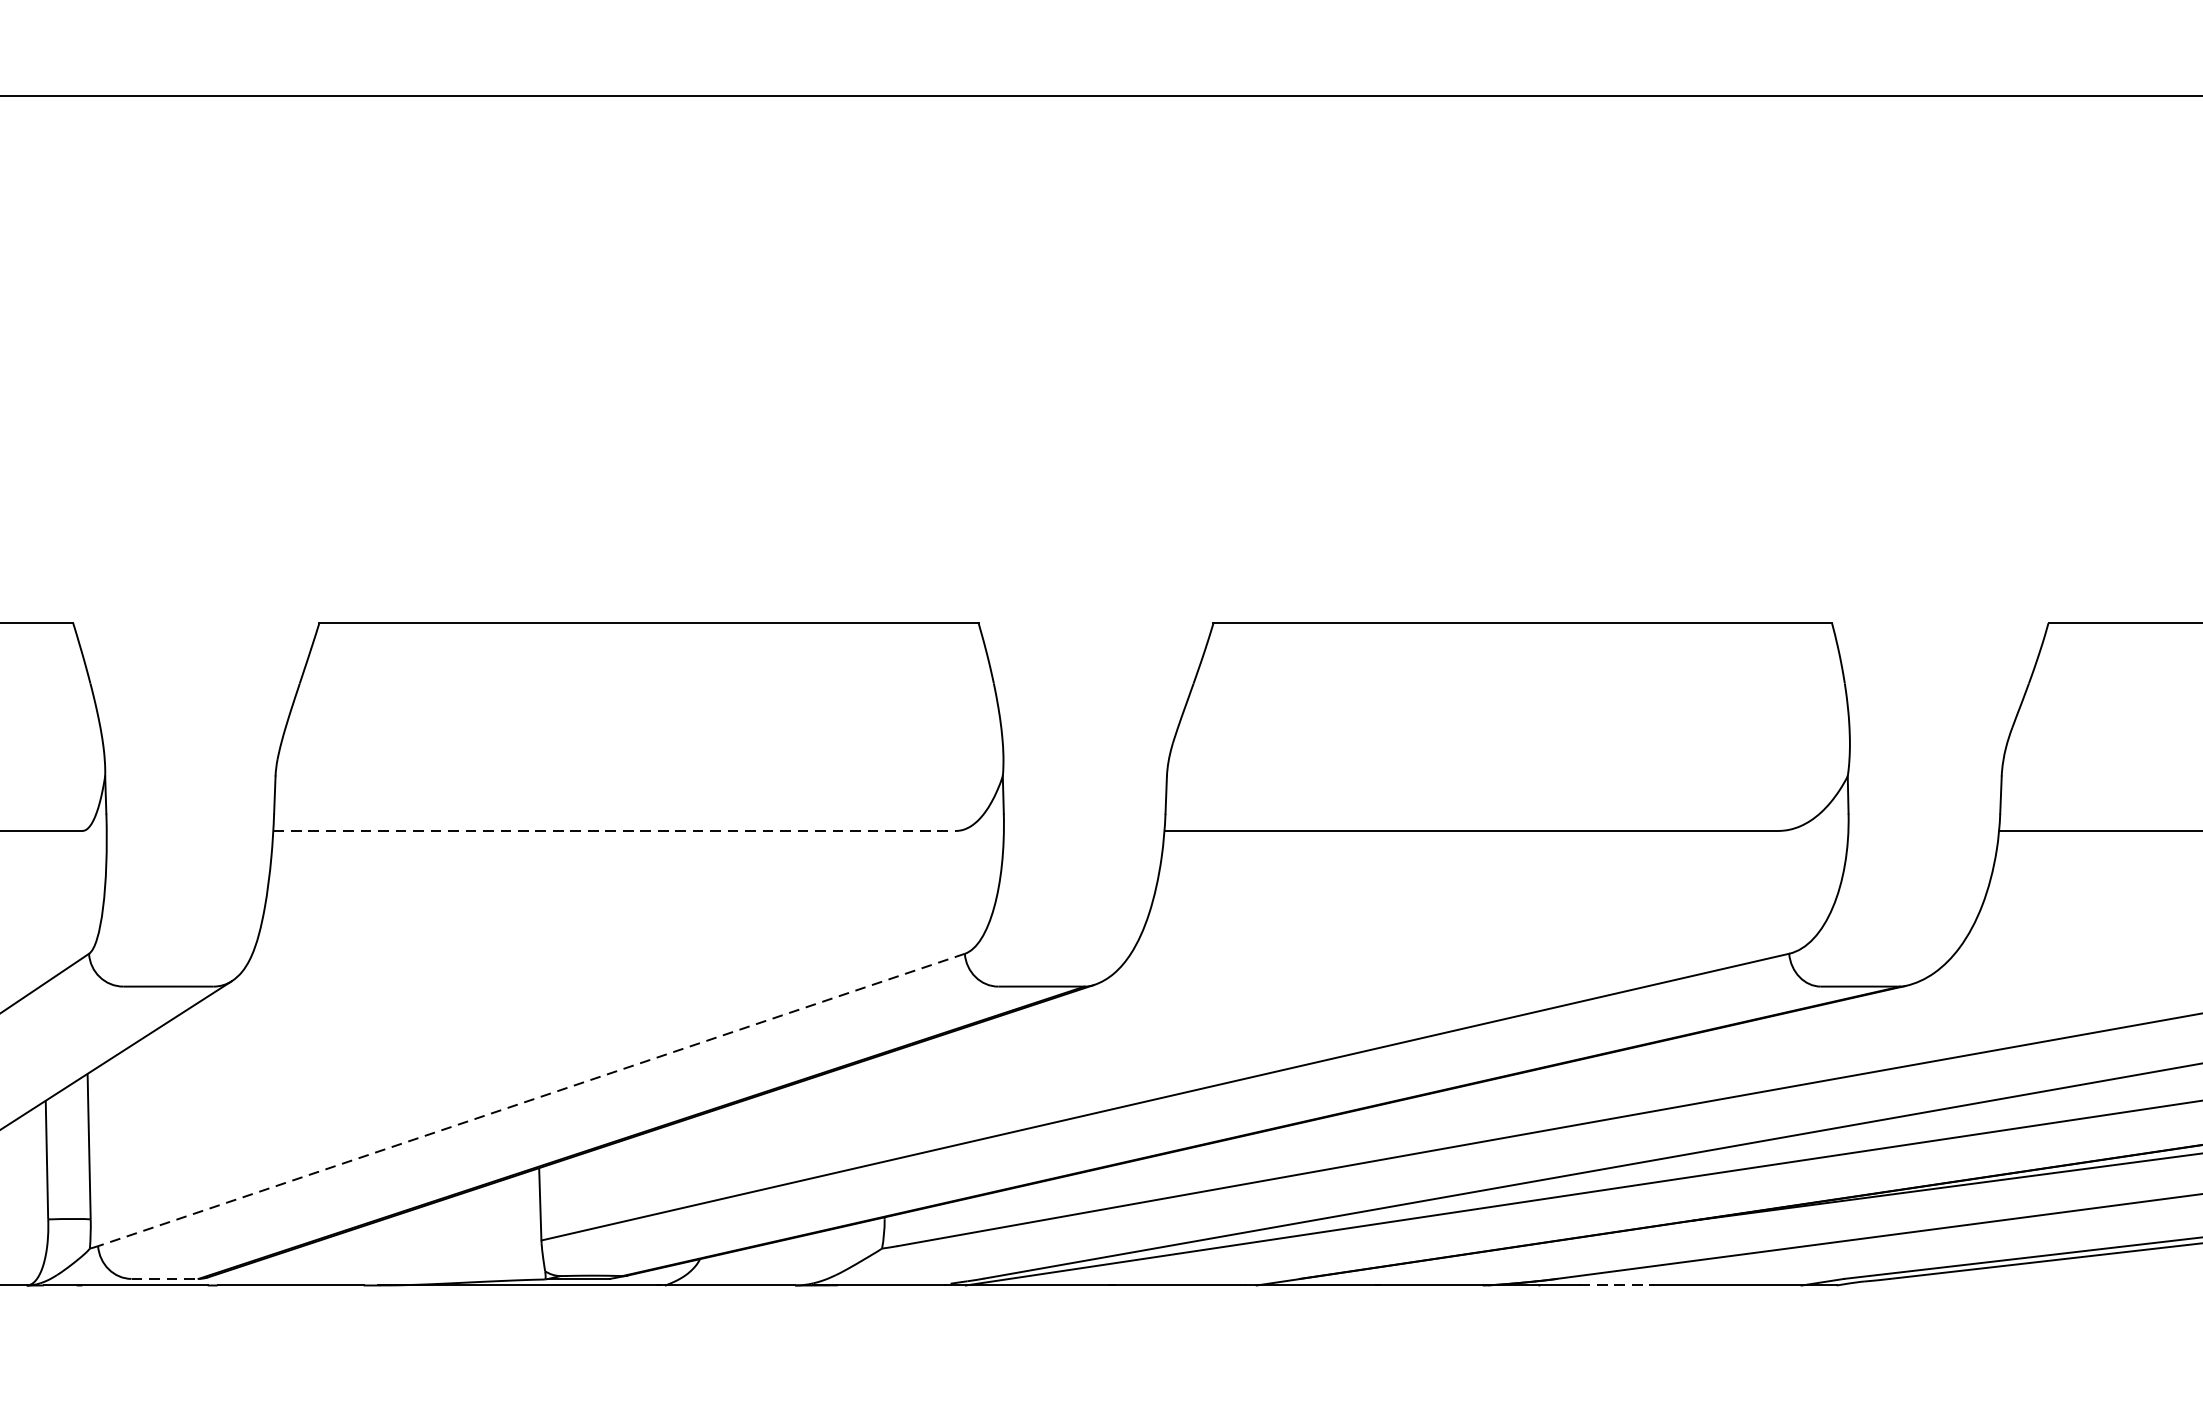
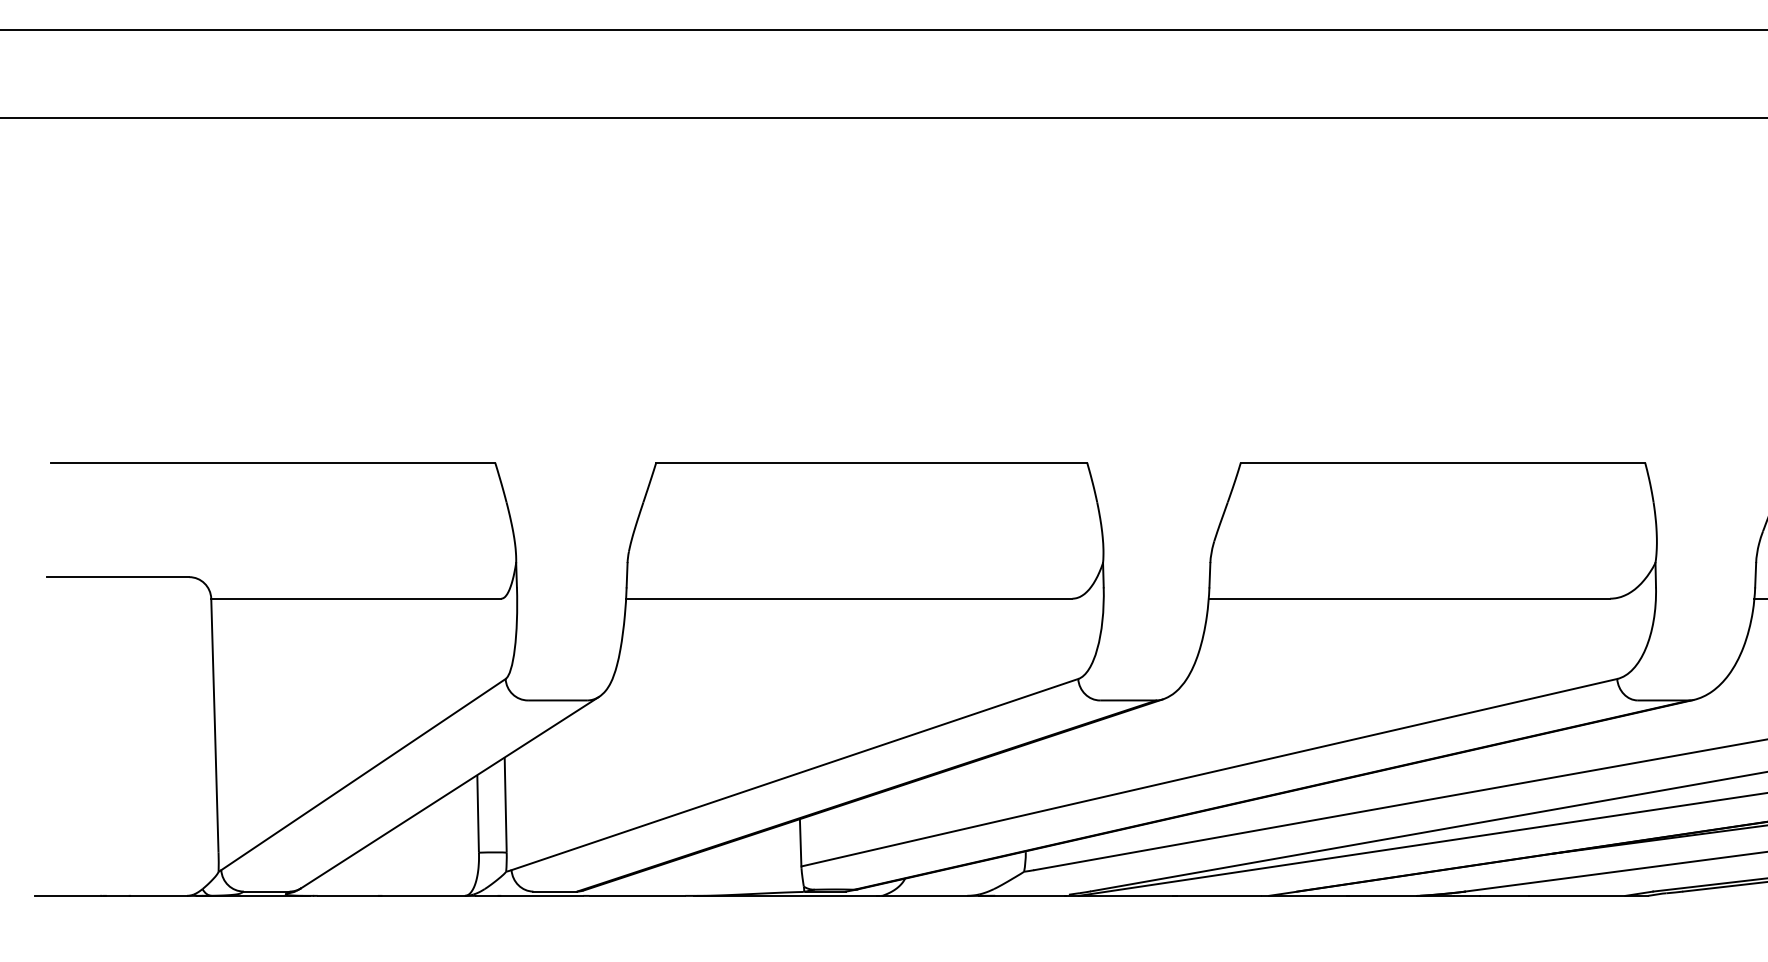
line: (614, 830) -> (849, 598), dashed -> solid
line: (530, 1099) -> (794, 774), dashed -> solid
line: (165, 1278) -> (555, 891), dashed -> solid
line: (1616, 1284) -> (1504, 895), dashed -> solid

